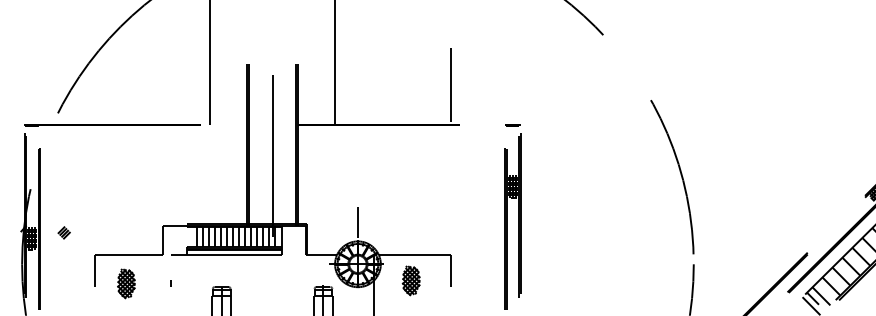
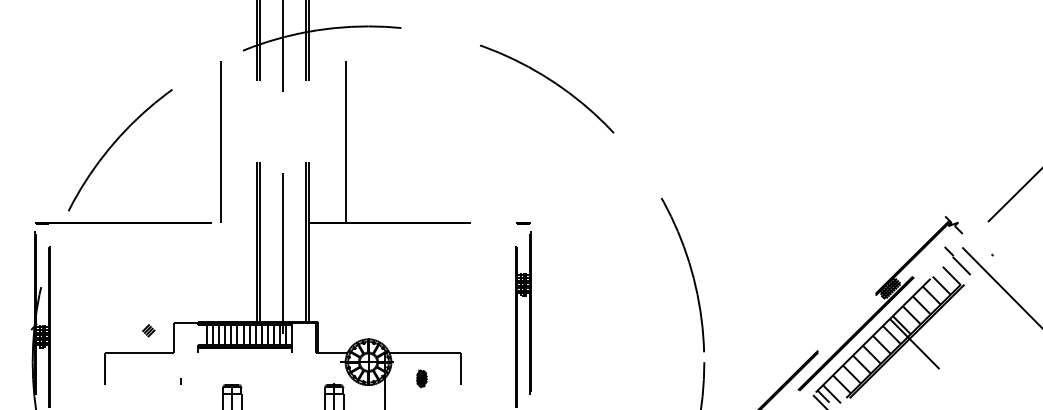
line: (450, 85) -> (461, 183), removed
line: (357, 222) -> (368, 320), removed
part: (63, 232) -> (148, 330), moved
line: (225, 254) -> (236, 352), removed
part: (410, 280) -> (421, 378), size x0.6
part: (125, 283) -> (136, 381), removed

